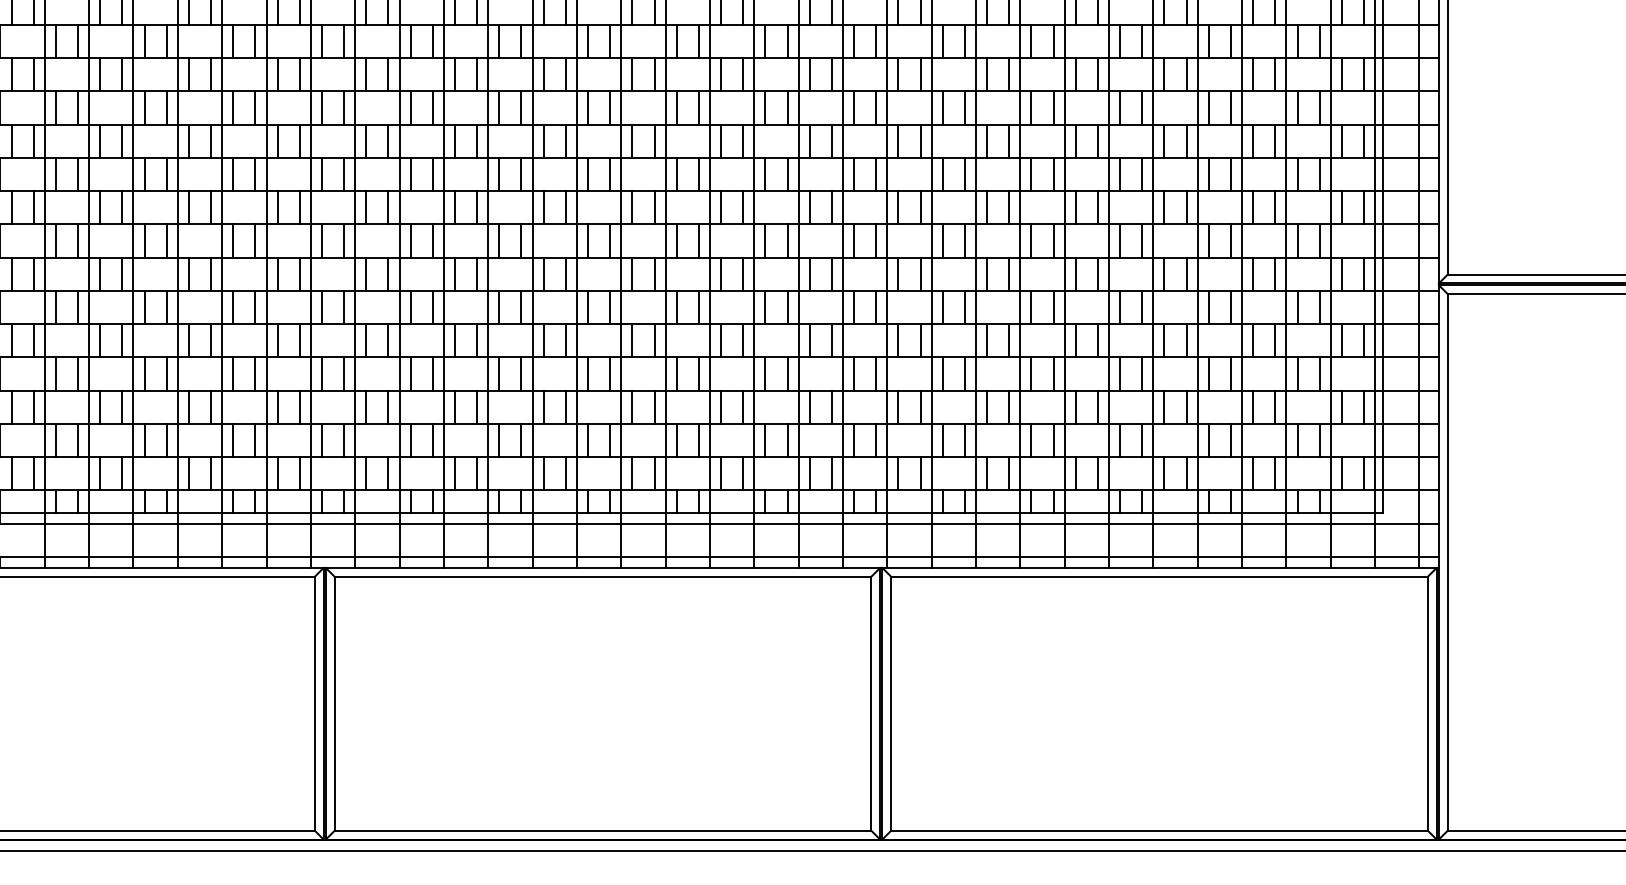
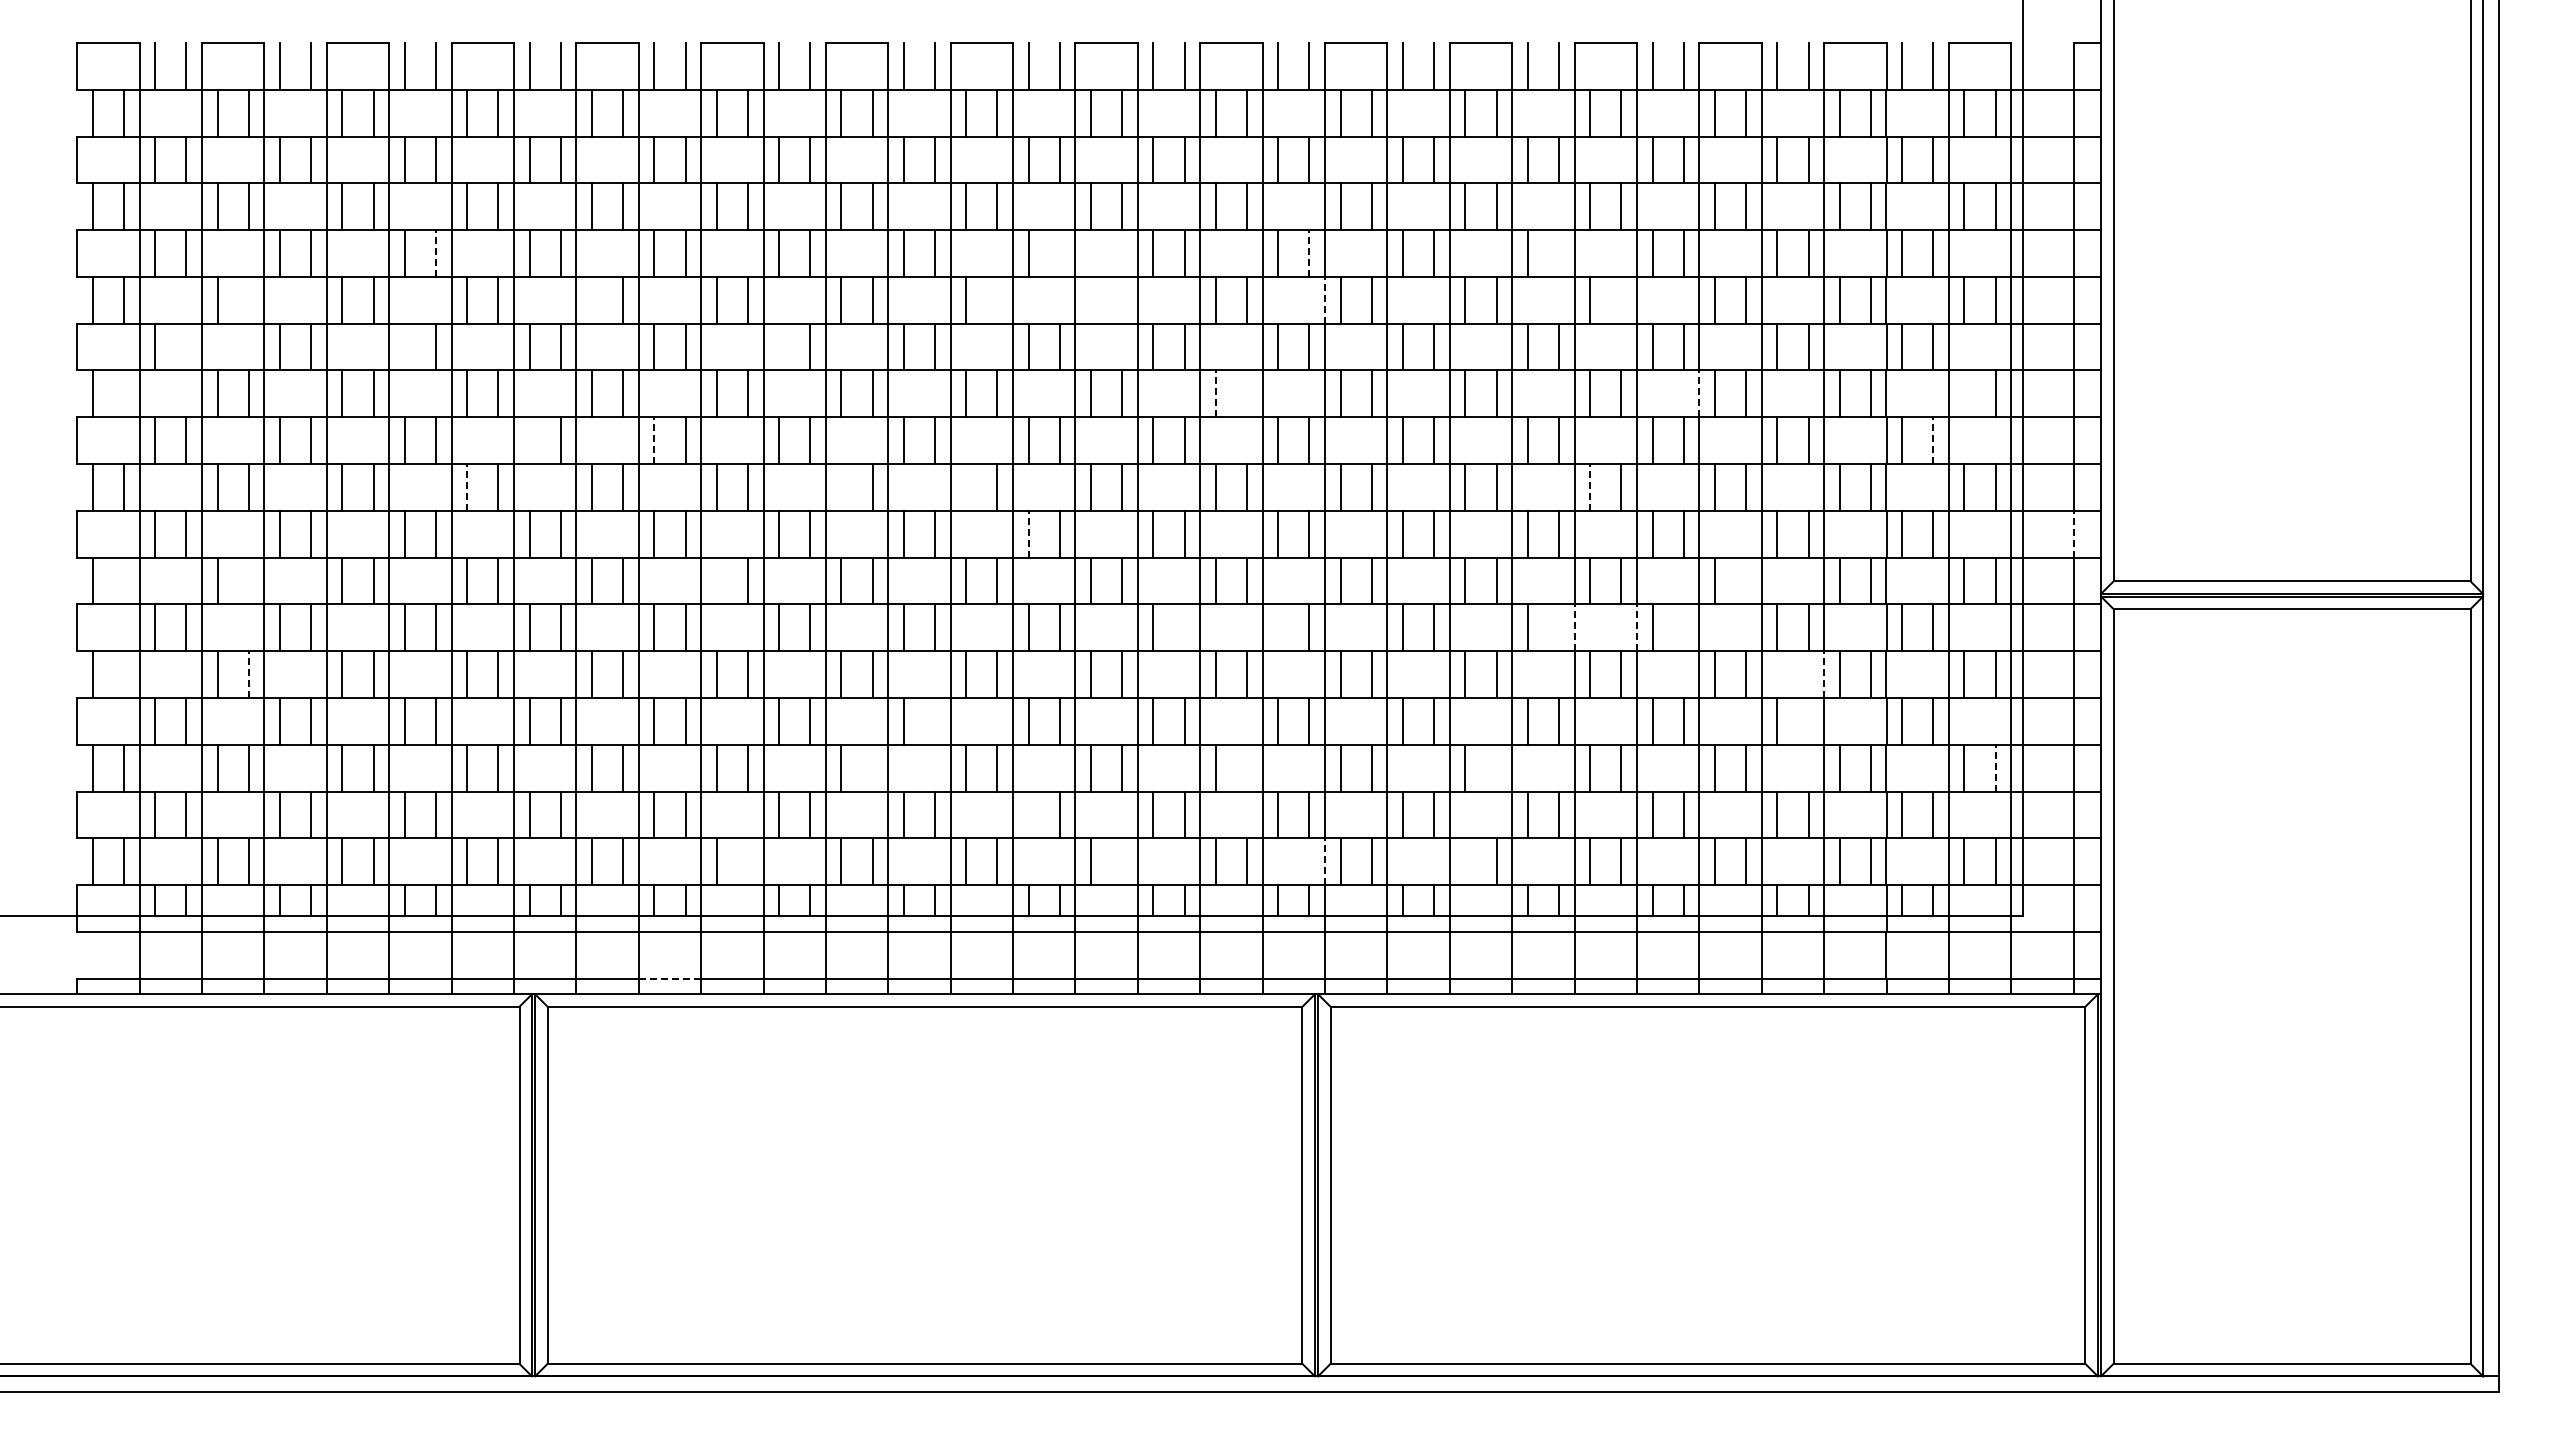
line: (255, 41) -> (436, 253), solid -> dashed
line: (698, 41) -> (1059, 253), removed
line: (876, 41) -> (1309, 253), solid -> dashed
line: (1053, 41) -> (1558, 253), removed
line: (122, 74) -> (248, 299), removed
line: (365, 74) -> (591, 299), removed
line: (654, 74) -> (997, 299), removed
line: (721, 74) -> (1091, 299), removed
line: (743, 74) -> (1122, 299), removed
line: (886, 74) -> (1324, 299), solid -> dashed
line: (1098, 74) -> (1621, 299), removed
line: (78, 107) -> (186, 346), removed
line: (233, 107) -> (404, 346), removed
line: (499, 107) -> (779, 346), removed
line: (33, 140) -> (124, 393), removed
line: (809, 140) -> (1215, 393), solid -> dashed
line: (832, 140) -> (1247, 393), removed
line: (1153, 140) -> (1699, 393), solid -> dashed
line: (1341, 140) -> (1964, 393), removed
line: (321, 174) -> (529, 440), removed
line: (410, 174) -> (654, 440), solid -> dashed
line: (1319, 174) -> (1933, 440), solid -> dashed
line: (277, 207) -> (467, 486), solid -> dashed
line: (543, 207) -> (841, 487), removed
line: (632, 207) -> (966, 487), removed
line: (1076, 207) -> (1590, 486), solid -> dashed
line: (676, 240) -> (1028, 533), solid -> dashed
line: (1419, 240) -> (2073, 533), solid -> dashed
line: (33, 273) -> (124, 580), removed
line: (122, 273) -> (248, 580), removed
line: (454, 273) -> (716, 580), removed
line: (1186, 273) -> (1746, 580), removed
line: (787, 307) -> (1184, 627), removed
line: (854, 307) -> (1278, 627), removed
line: (1053, 307) -> (1558, 627), removed
line: (1064, 307) -> (1574, 627), solid -> dashed
line: (1108, 307) -> (1636, 627), solid -> dashed
line: (1142, 307) -> (1683, 627), removed
line: (33, 340) -> (124, 674), removed
line: (122, 340) -> (248, 674), solid -> dashed
line: (1242, 340) -> (1824, 674), solid -> dashed
line: (610, 374) -> (935, 721), removed
line: (1230, 374) -> (1808, 721), removed
line: (565, 406) -> (872, 767), removed
line: (832, 406) -> (1247, 767), removed
line: (1009, 406) -> (1496, 767), removed
line: (1363, 406) -> (1995, 767), solid -> dashed
line: (676, 440) -> (1028, 814), removed
line: (476, 473) -> (747, 861), removed
line: (743, 473) -> (1122, 861), removed
line: (886, 473) -> (1324, 861), solid -> dashed
line: (987, 473) -> (1465, 861), removed
line: (421, 556) -> (669, 978), solid -> dashed

